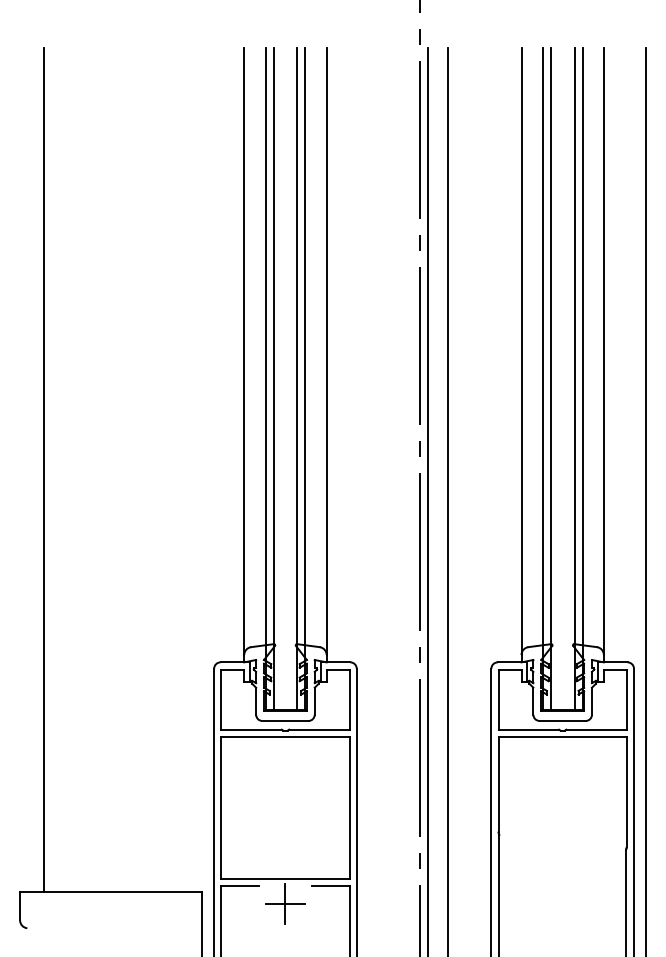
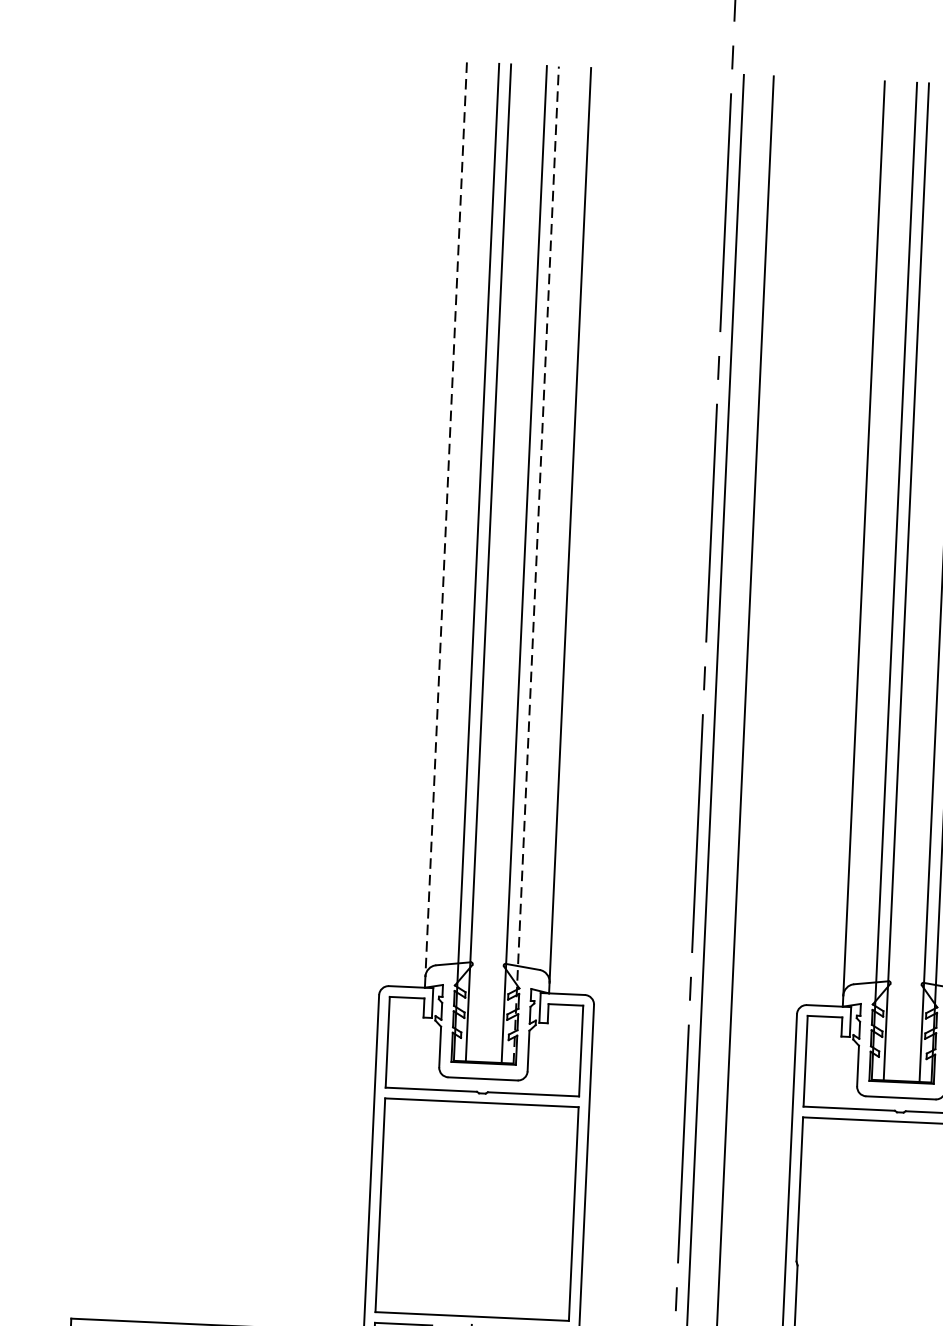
line: (244, 352) -> (446, 520), solid -> dashed
line: (305, 379) -> (536, 565), solid -> dashed
line: (43, 470) -> (135, 684), removed

